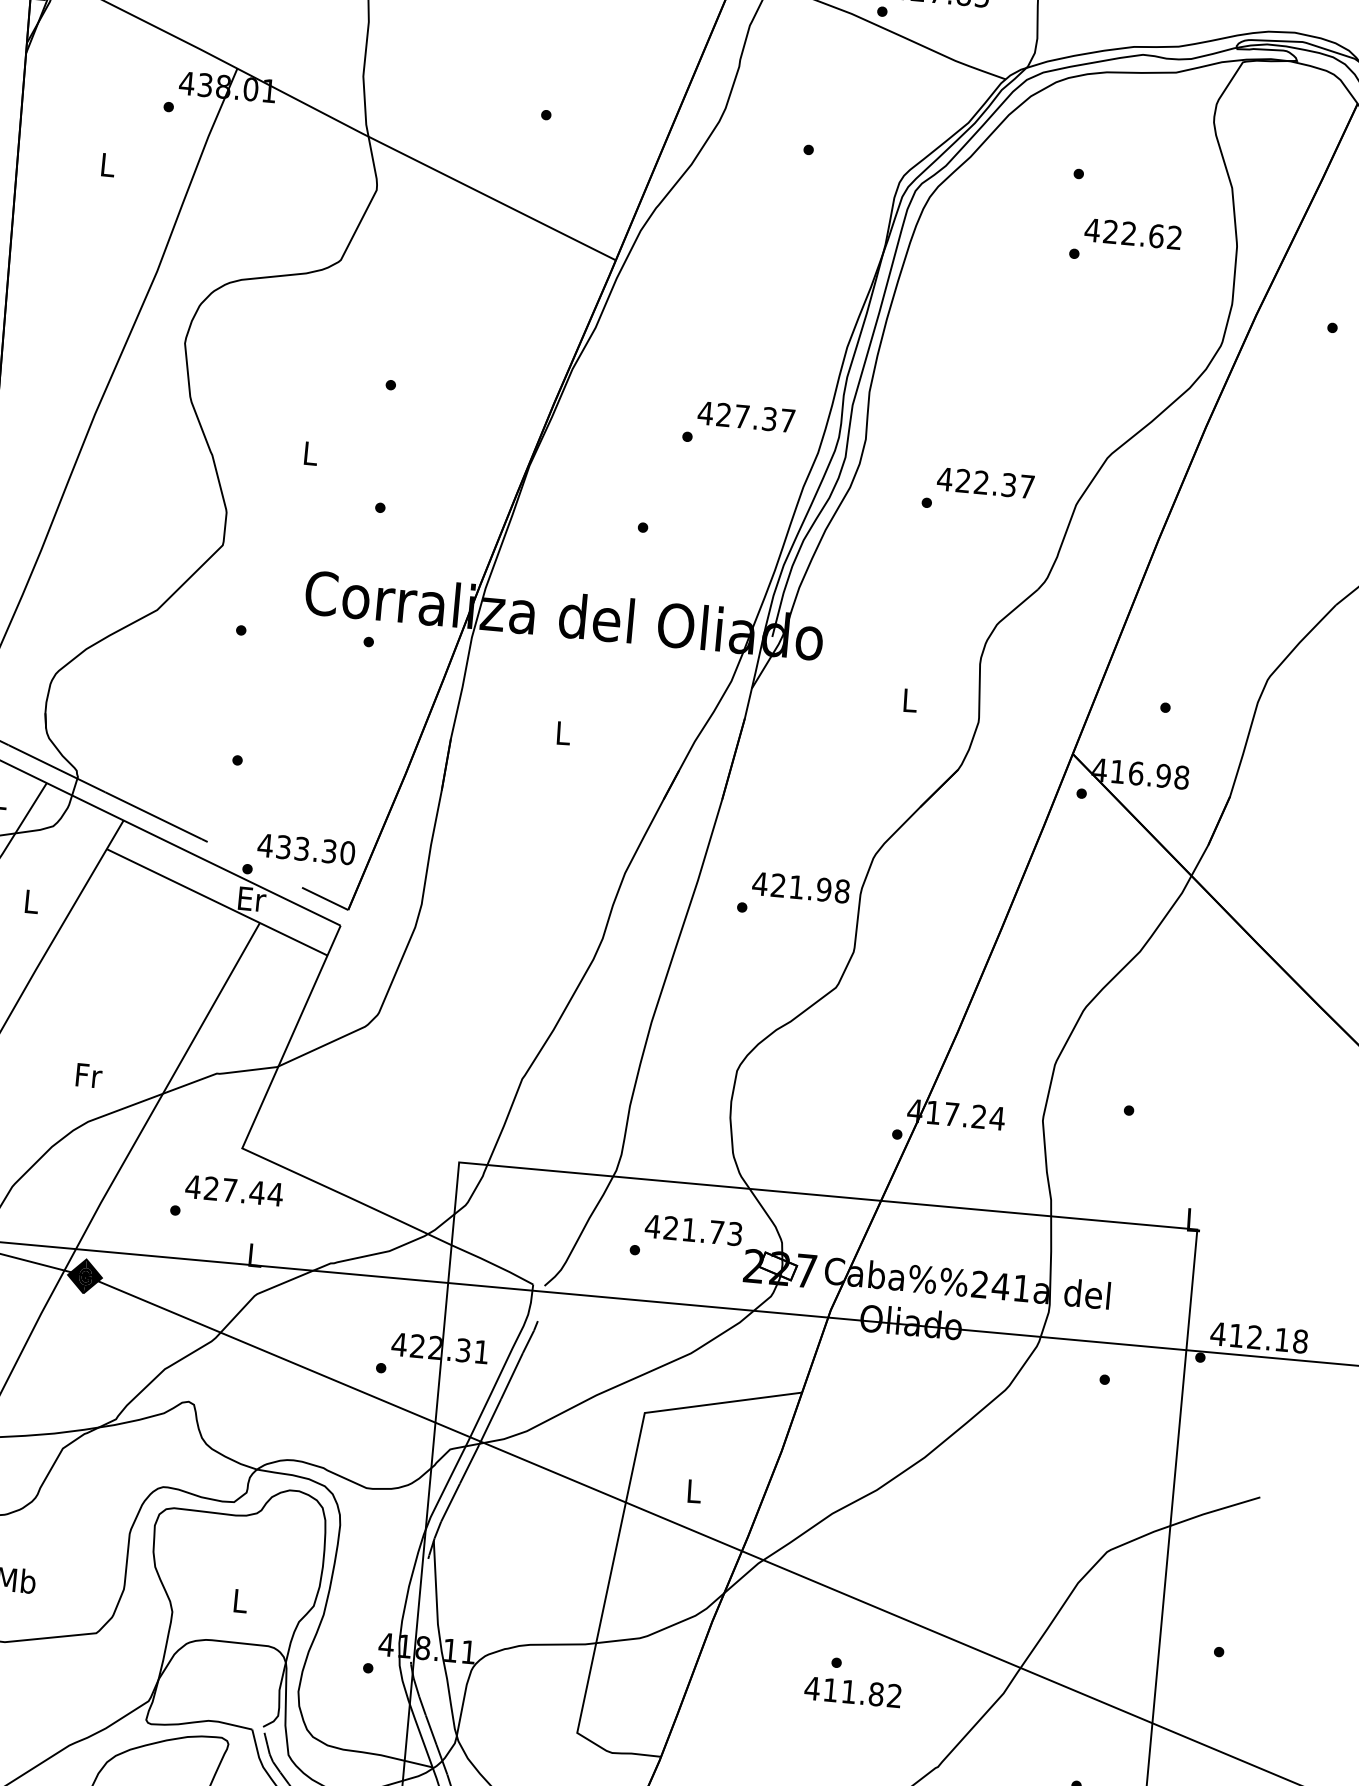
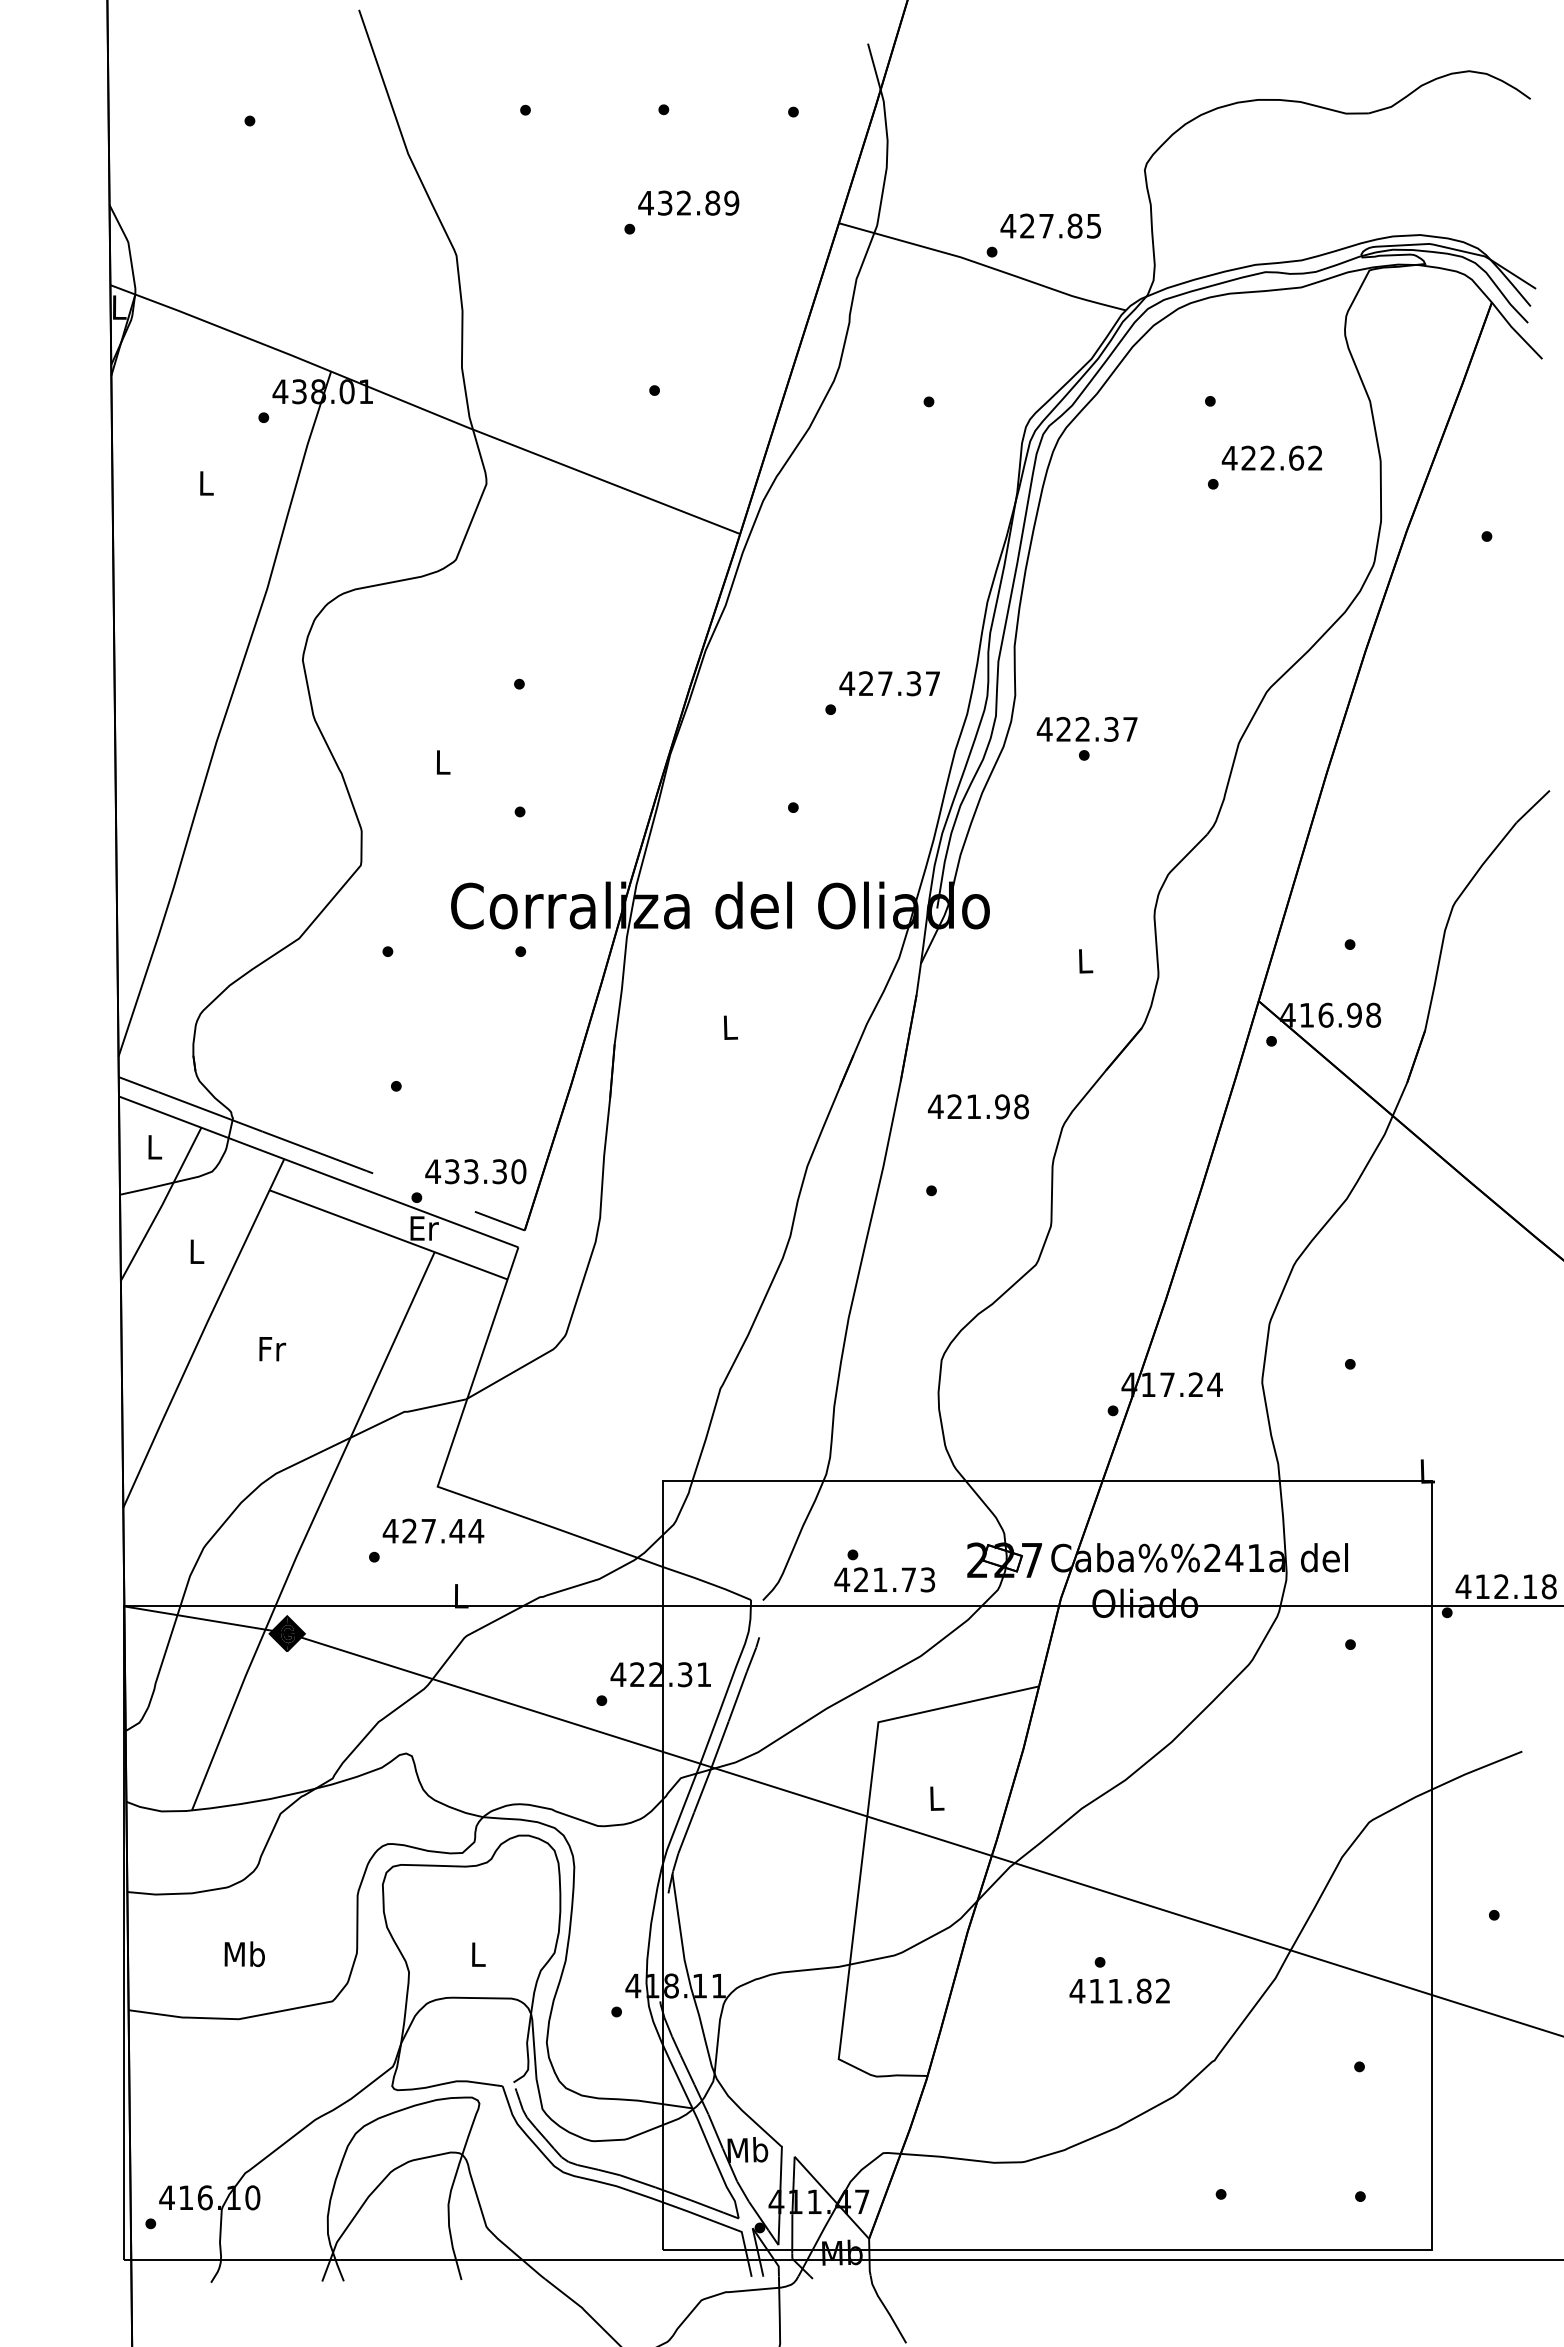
text: (985, 482) -> (1086, 728), moved
text: (801, 887) -> (978, 1106), moved
text: (88, 1076) -> (272, 1349), moved
text: (693, 1229) -> (884, 1579), moved

